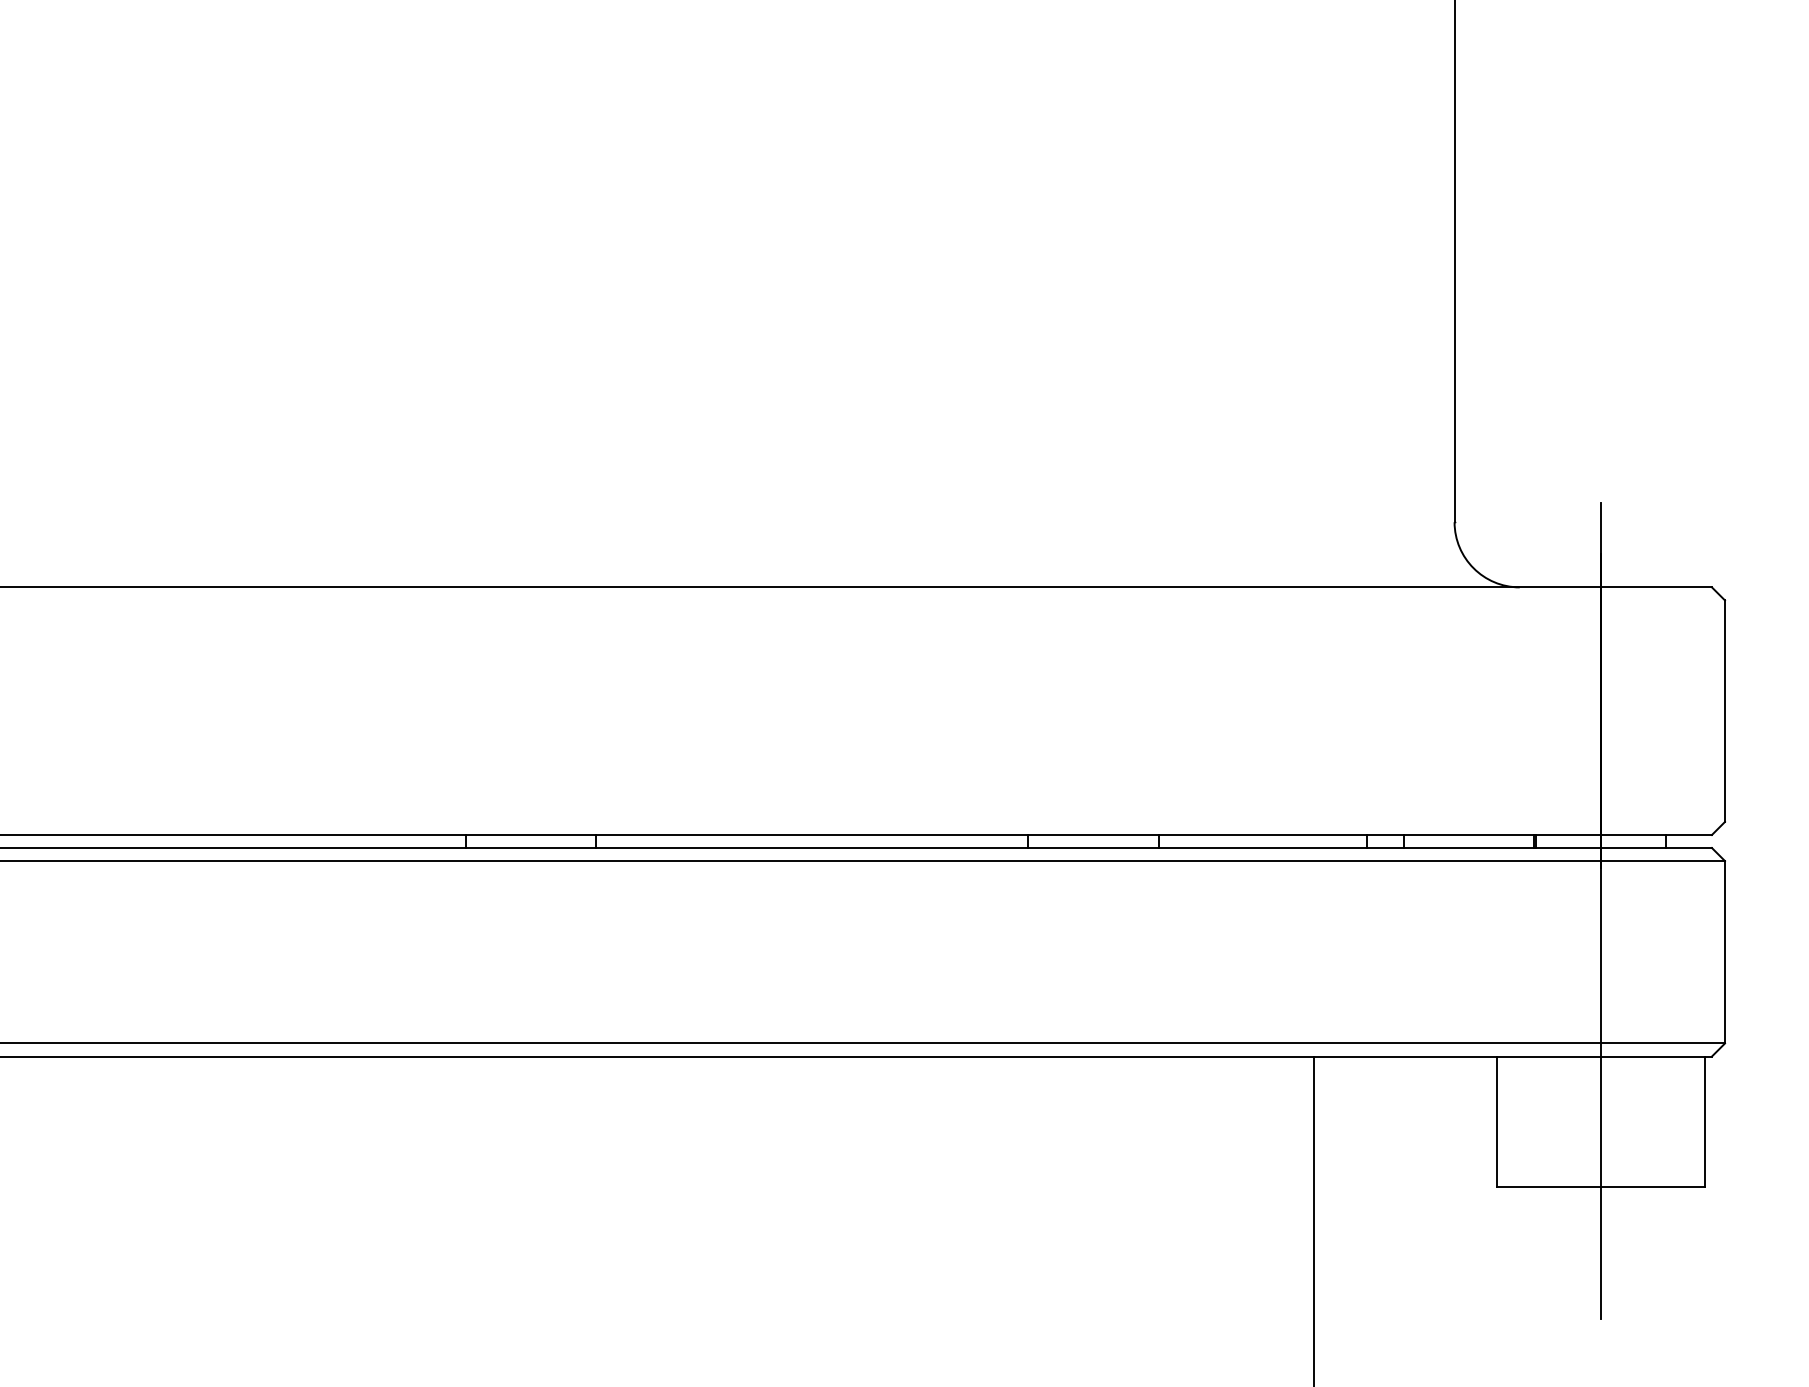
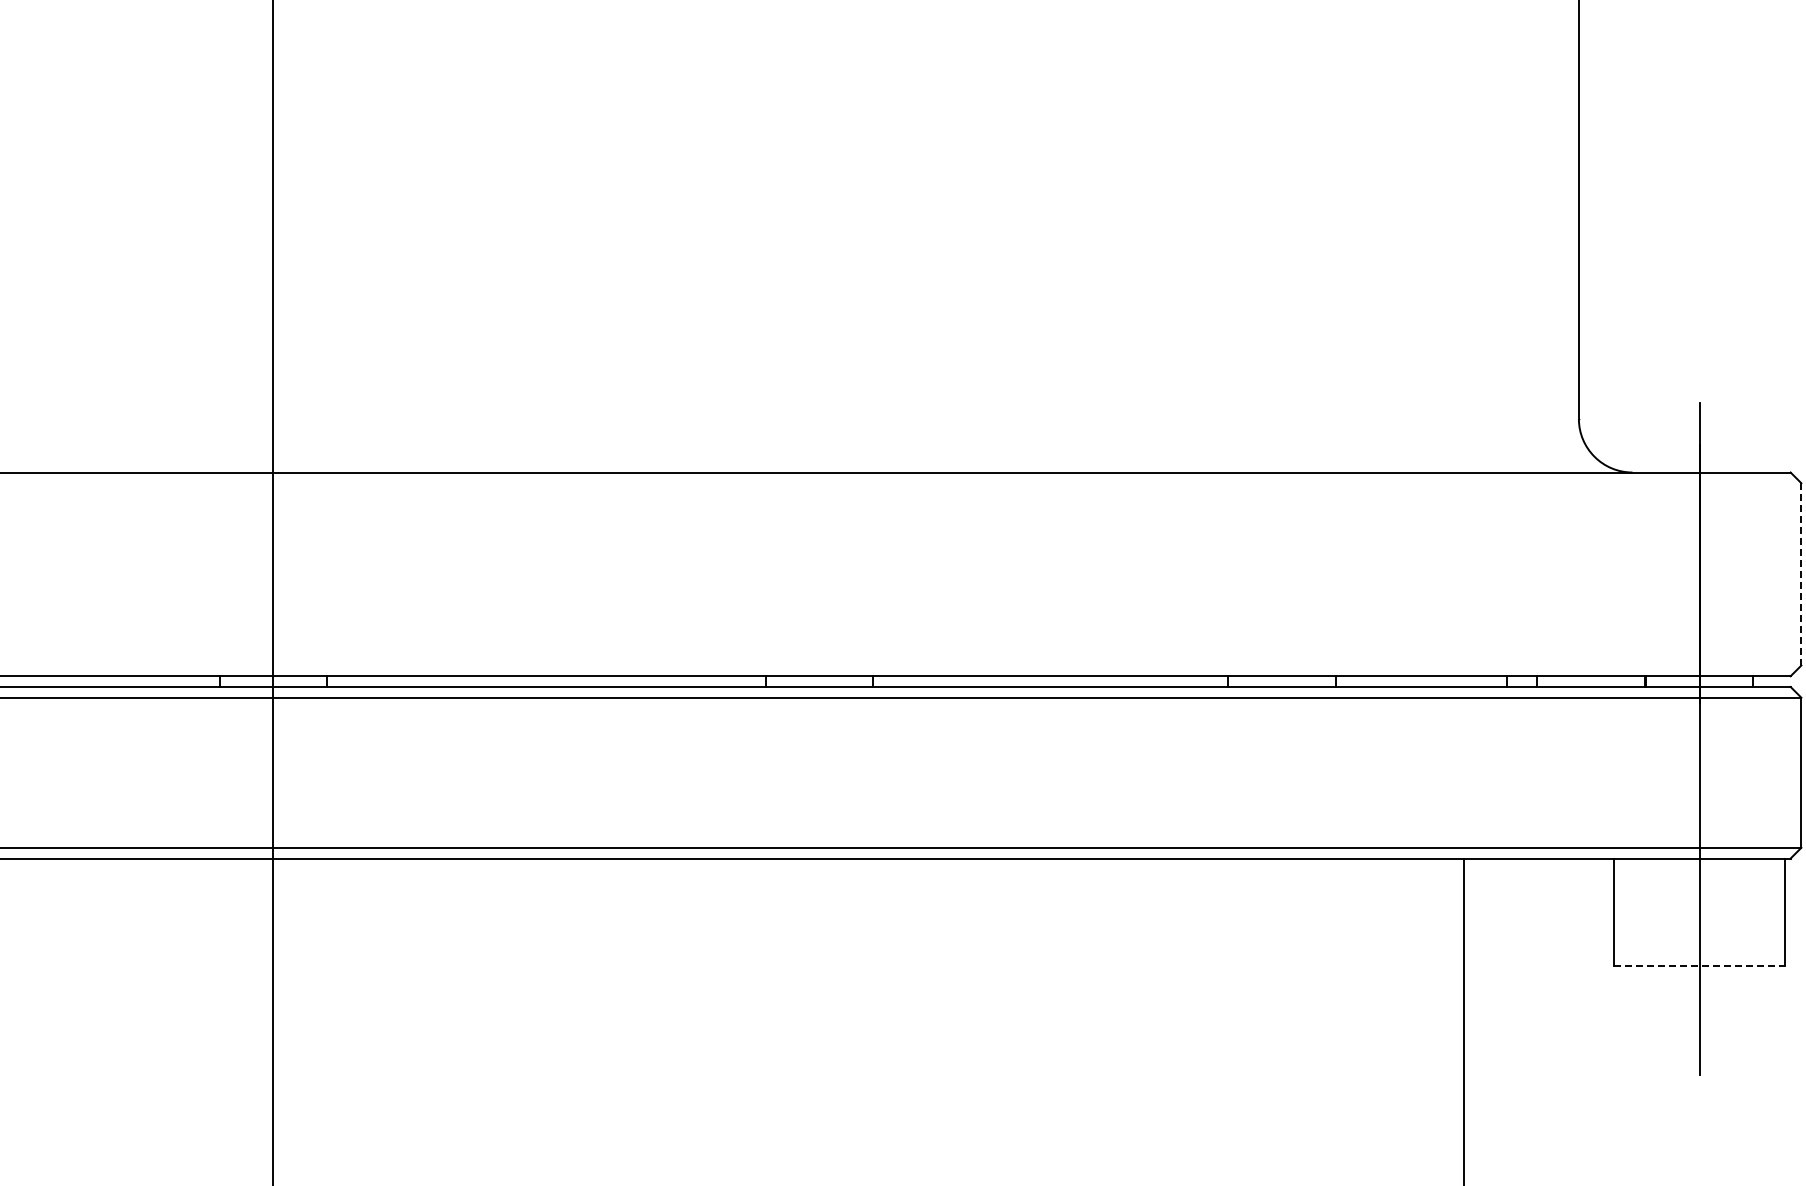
line: (1725, 711) -> (1801, 574), solid -> dashed
line: (1601, 1186) -> (1699, 965), solid -> dashed

